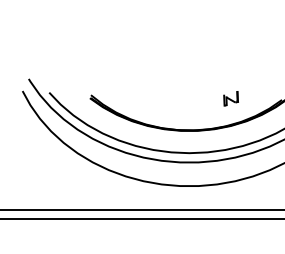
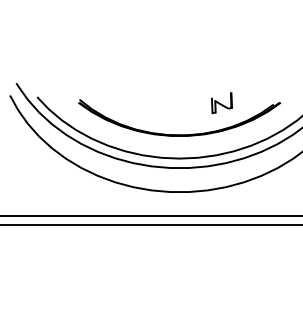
part: (230, 98) -> (221, 103), size x1.43

